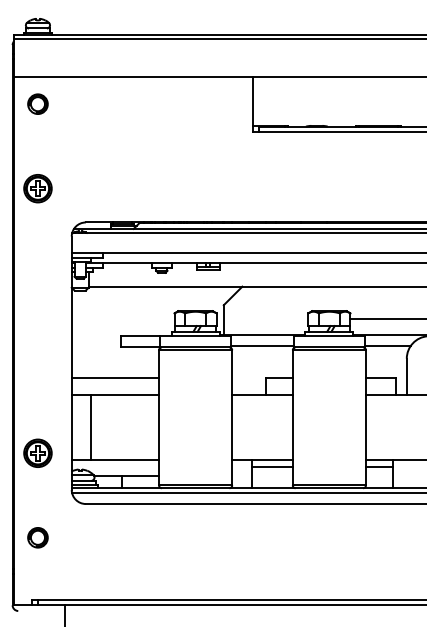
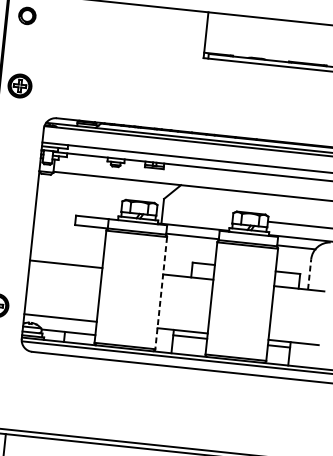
line: (406, 376) -> (309, 274), solid -> dashed
line: (115, 377) -> (67, 249), removed
line: (232, 417) -> (161, 292), solid -> dashed
line: (91, 427) -> (43, 288), removed

